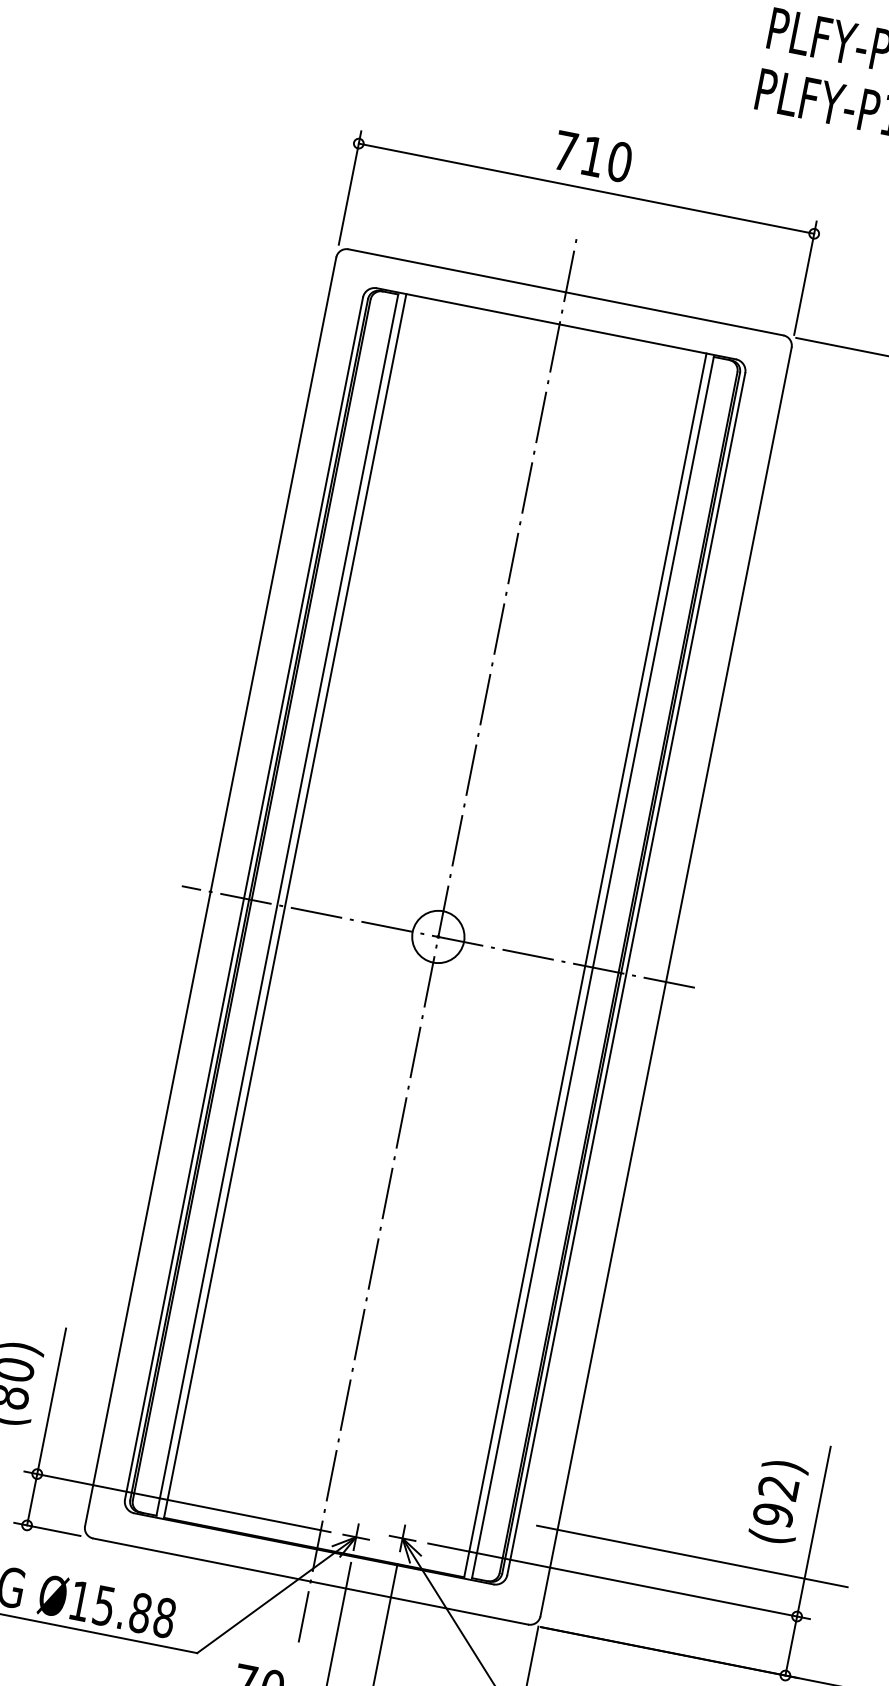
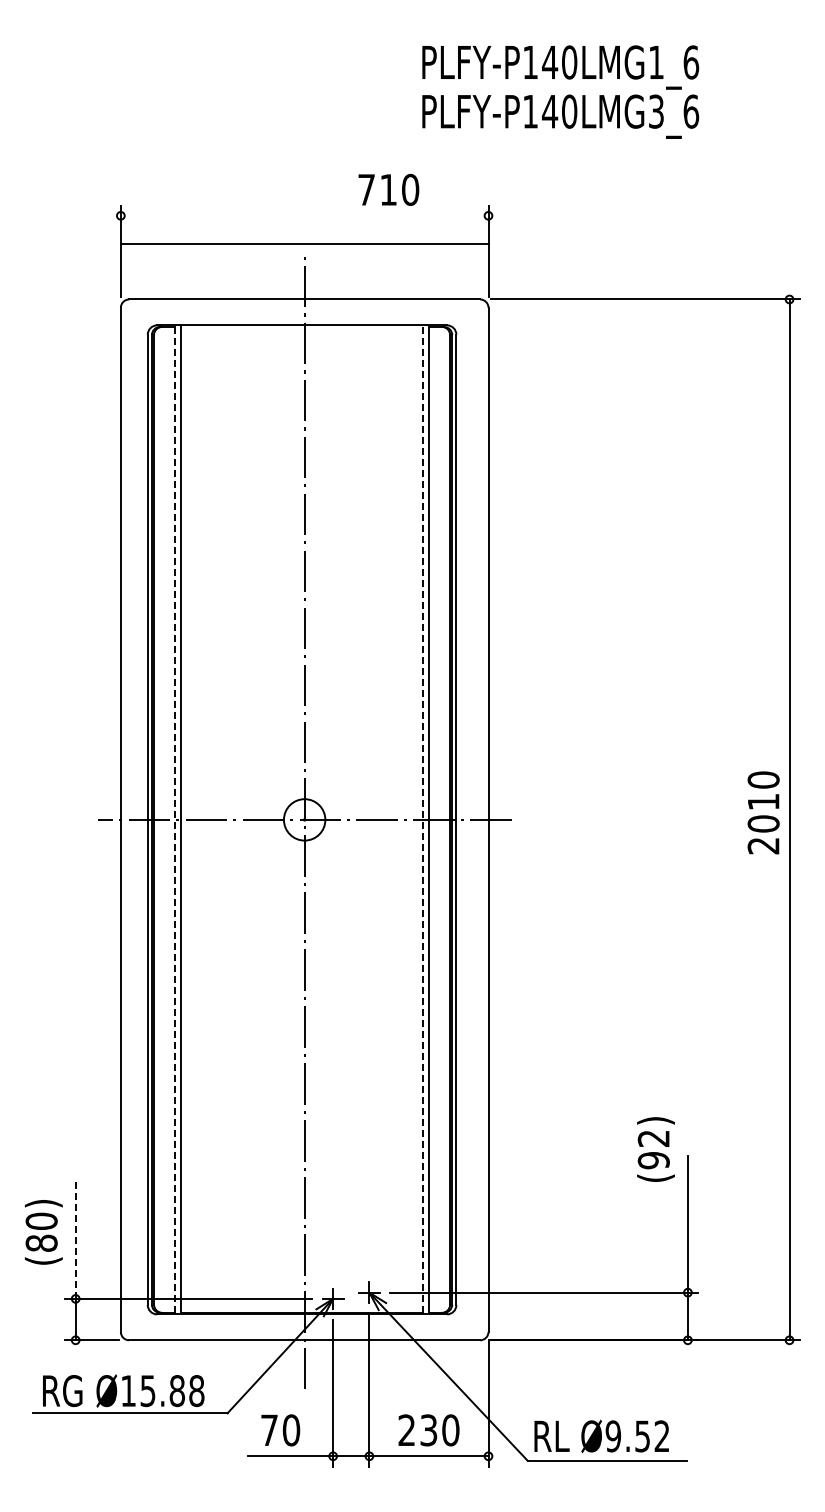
text: (592, 156) -> (388, 189), moved
line: (586, 188) -> (304, 243), moved
line: (277, 904) -> (174, 819), solid -> dashed
line: (585, 965) -> (423, 819), solid -> dashed
line: (51, 1401) -> (75, 1240), solid -> dashed
text: (778, 1501) -> (655, 1149), moved
line: (691, 1556) -> (596, 1262), removed

